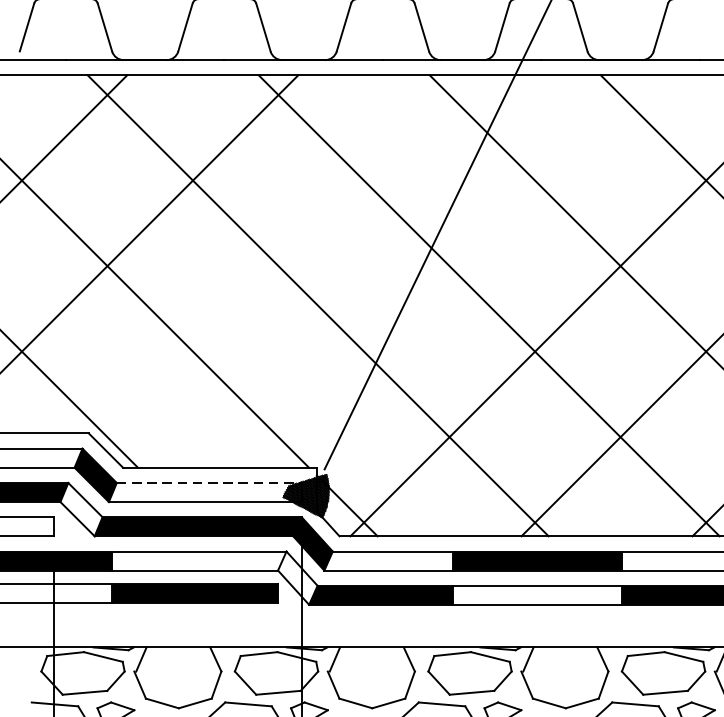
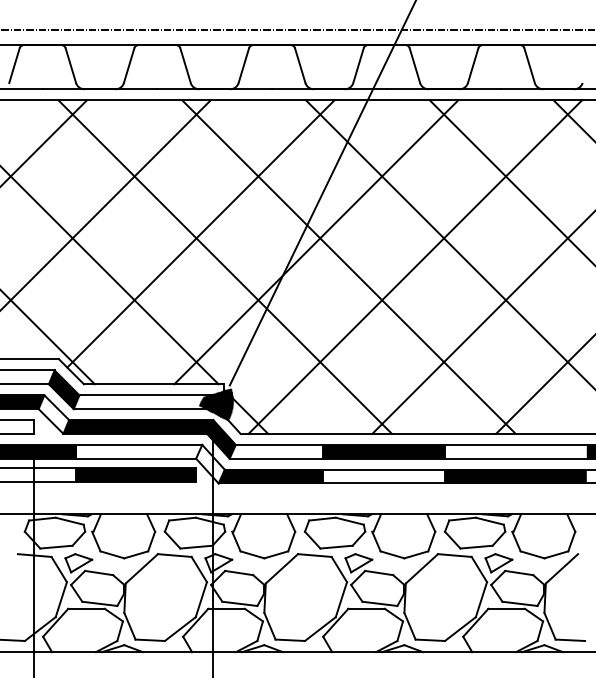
line: (284, 259) -> (200, 233), added
line: (444, 271) -> (316, 242), added
line: (209, 483) -> (146, 395), dashed -> solid

